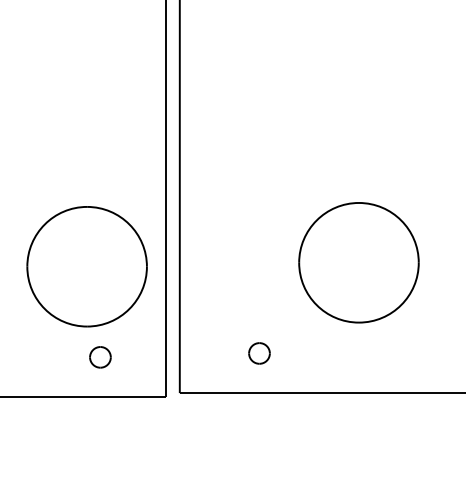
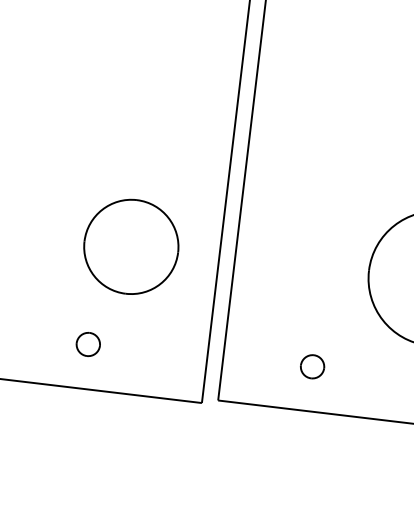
part: (86, 266) -> (130, 246), size x0.7
part: (100, 357) -> (88, 344), moved

